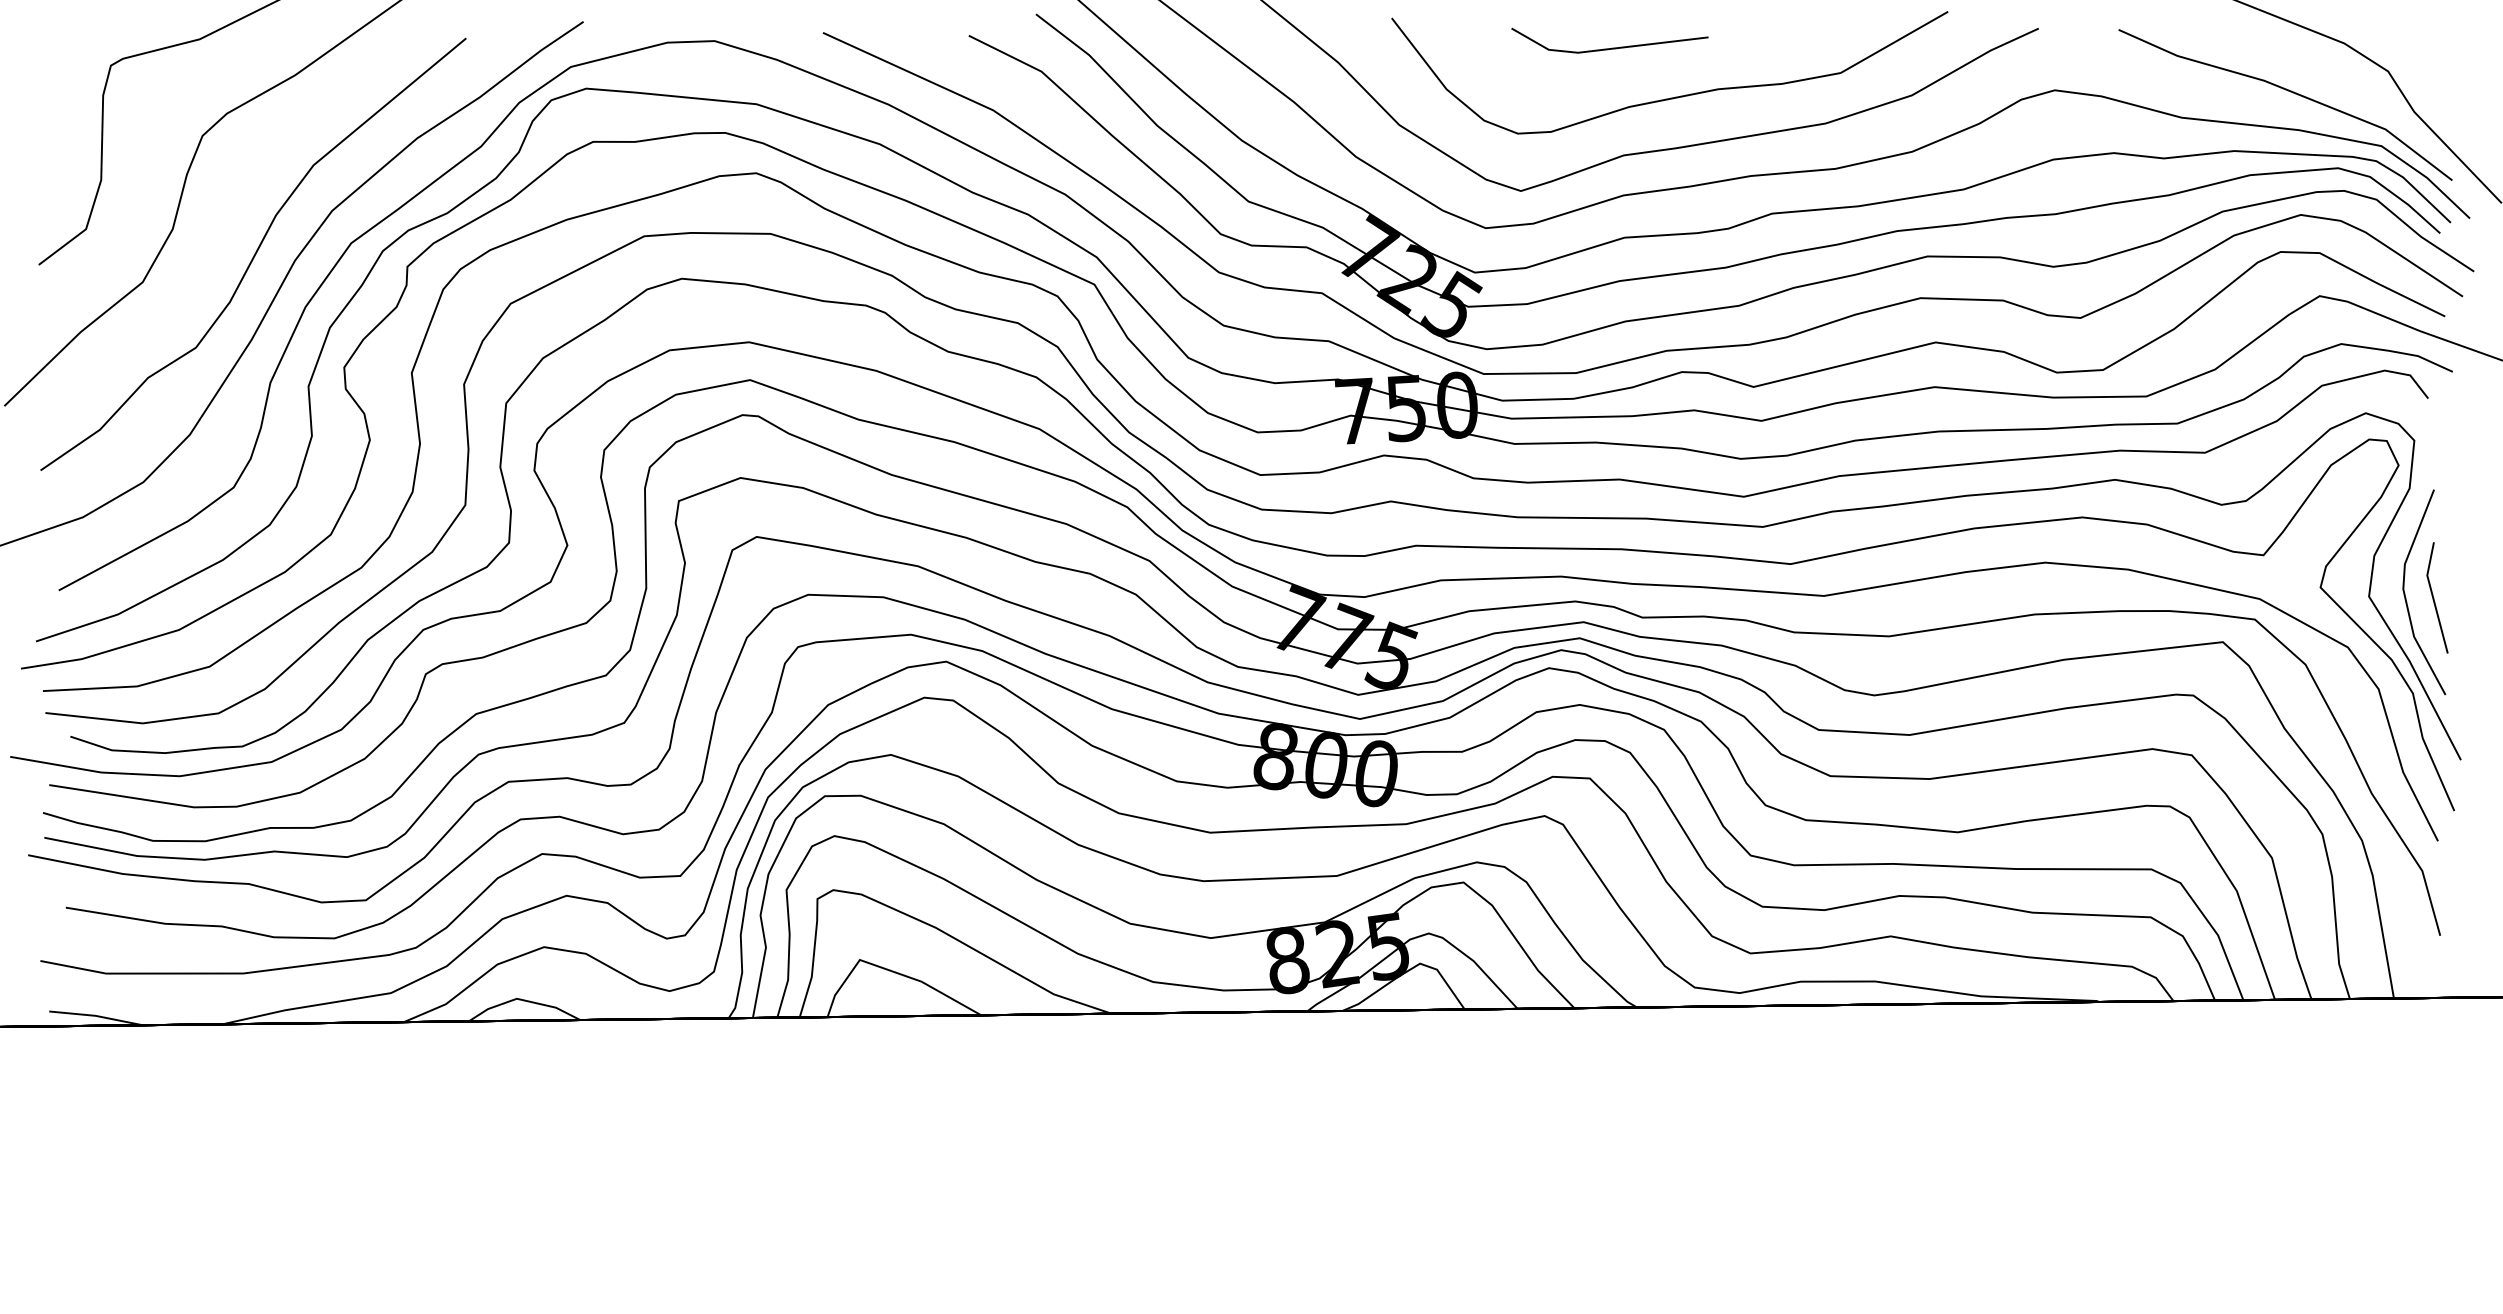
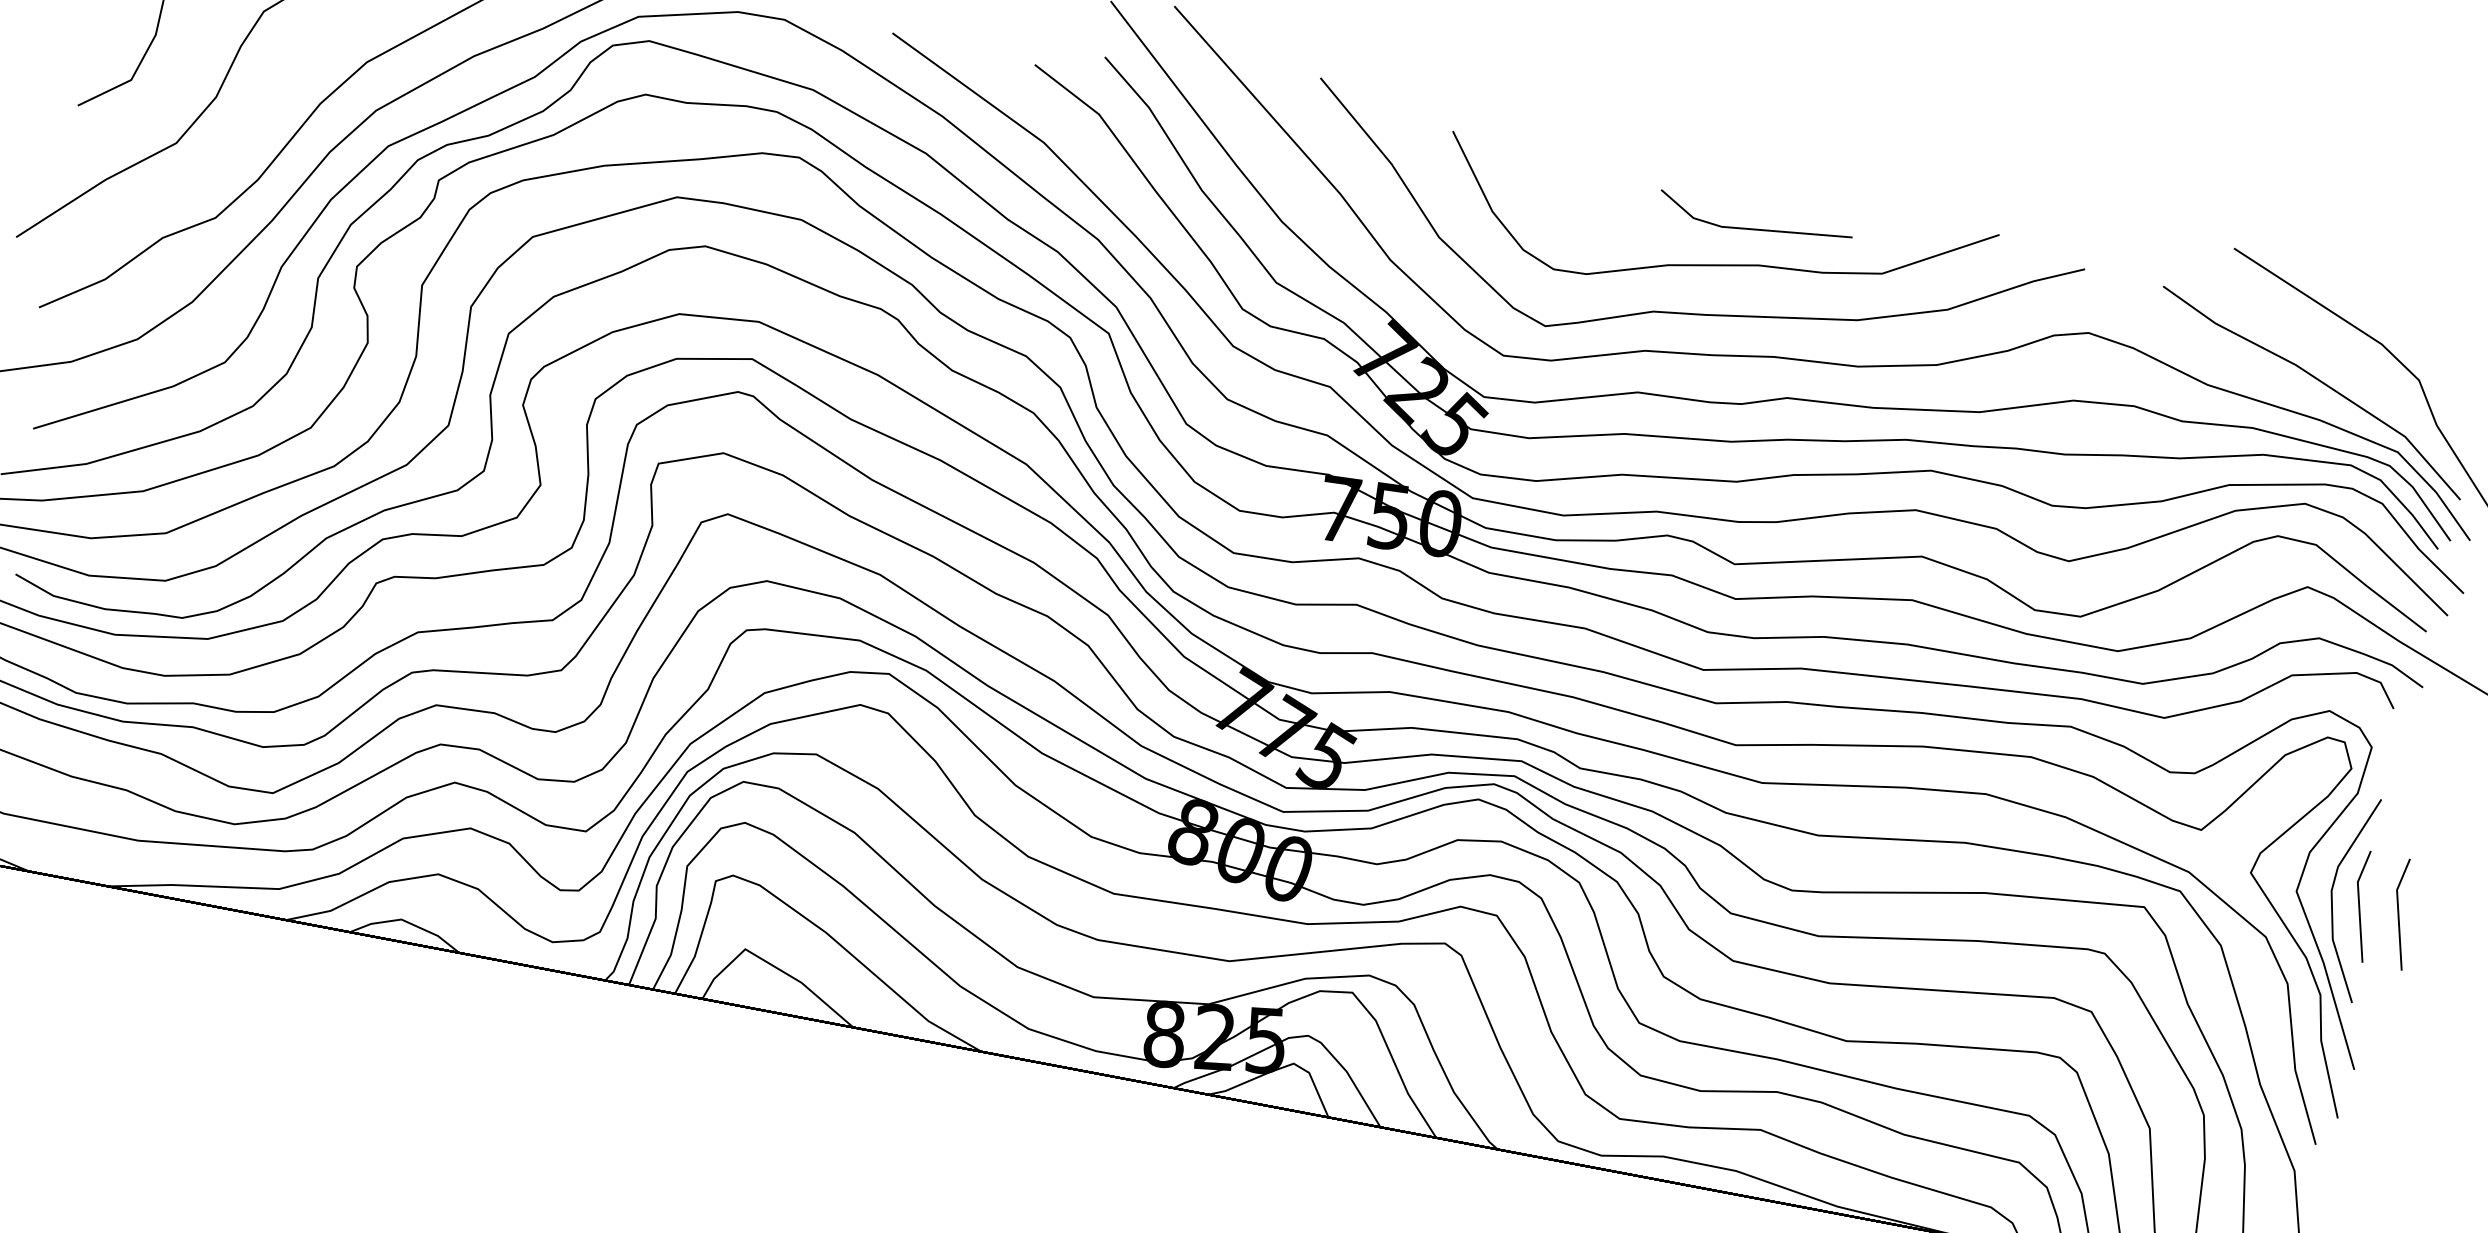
line: (1611, 47) -> (1755, 228), moved
line: (2474, 598) -> (2399, 914), added

